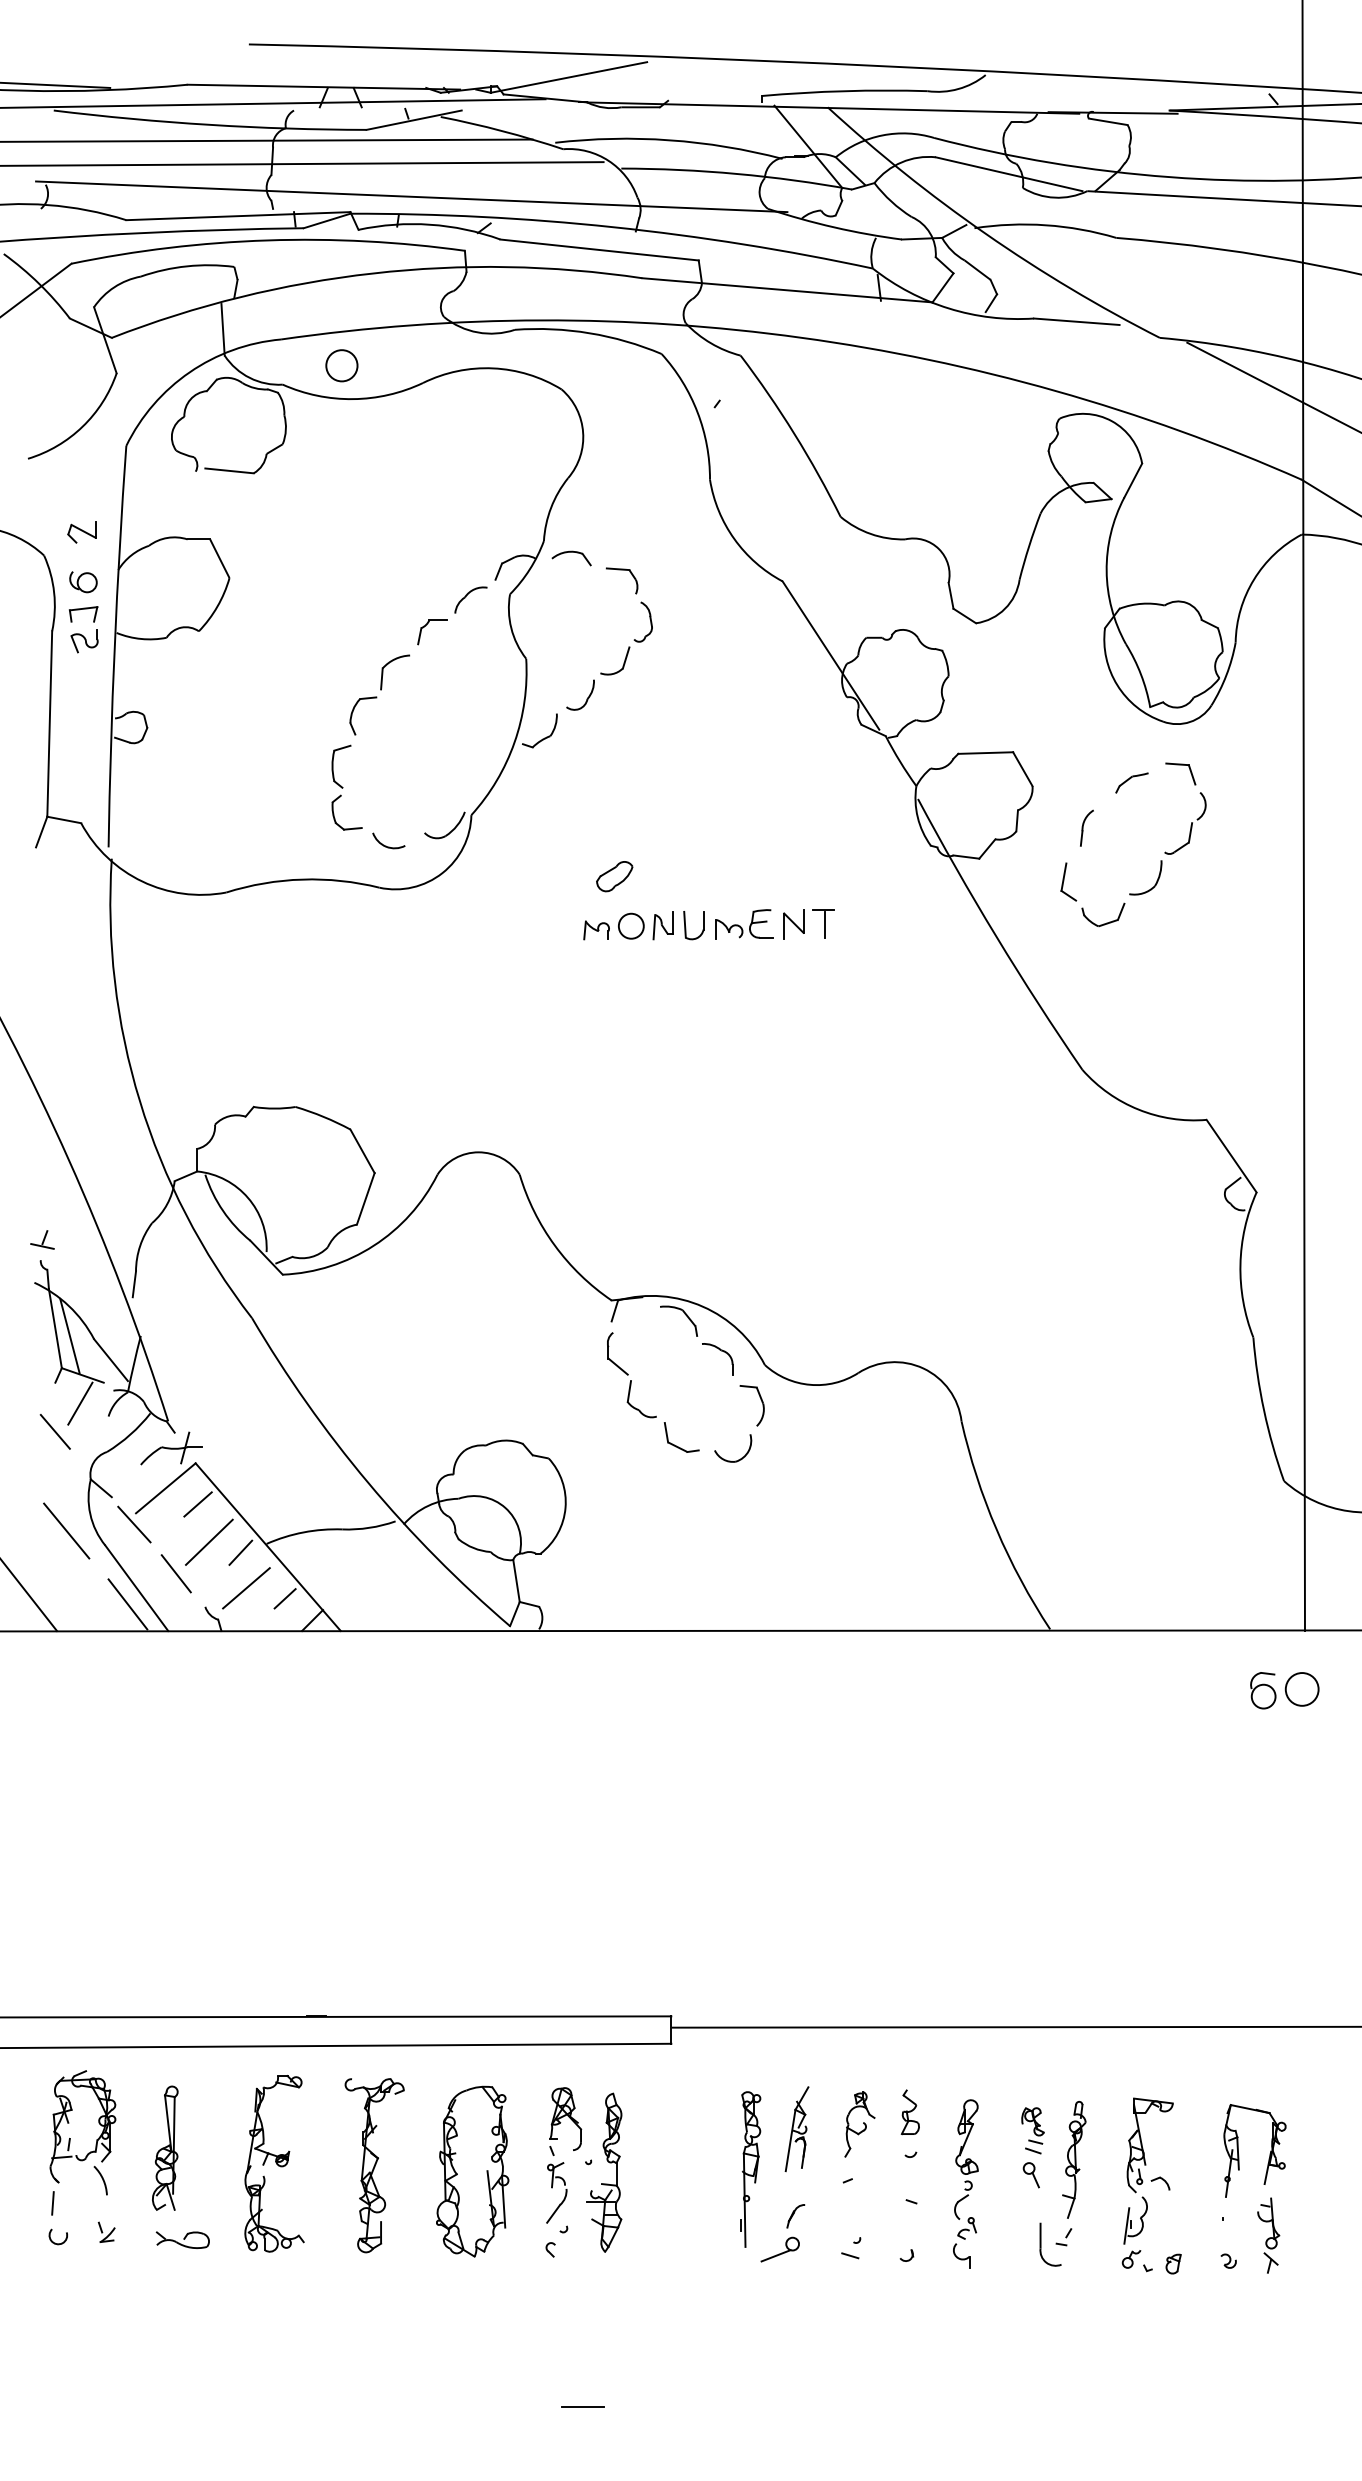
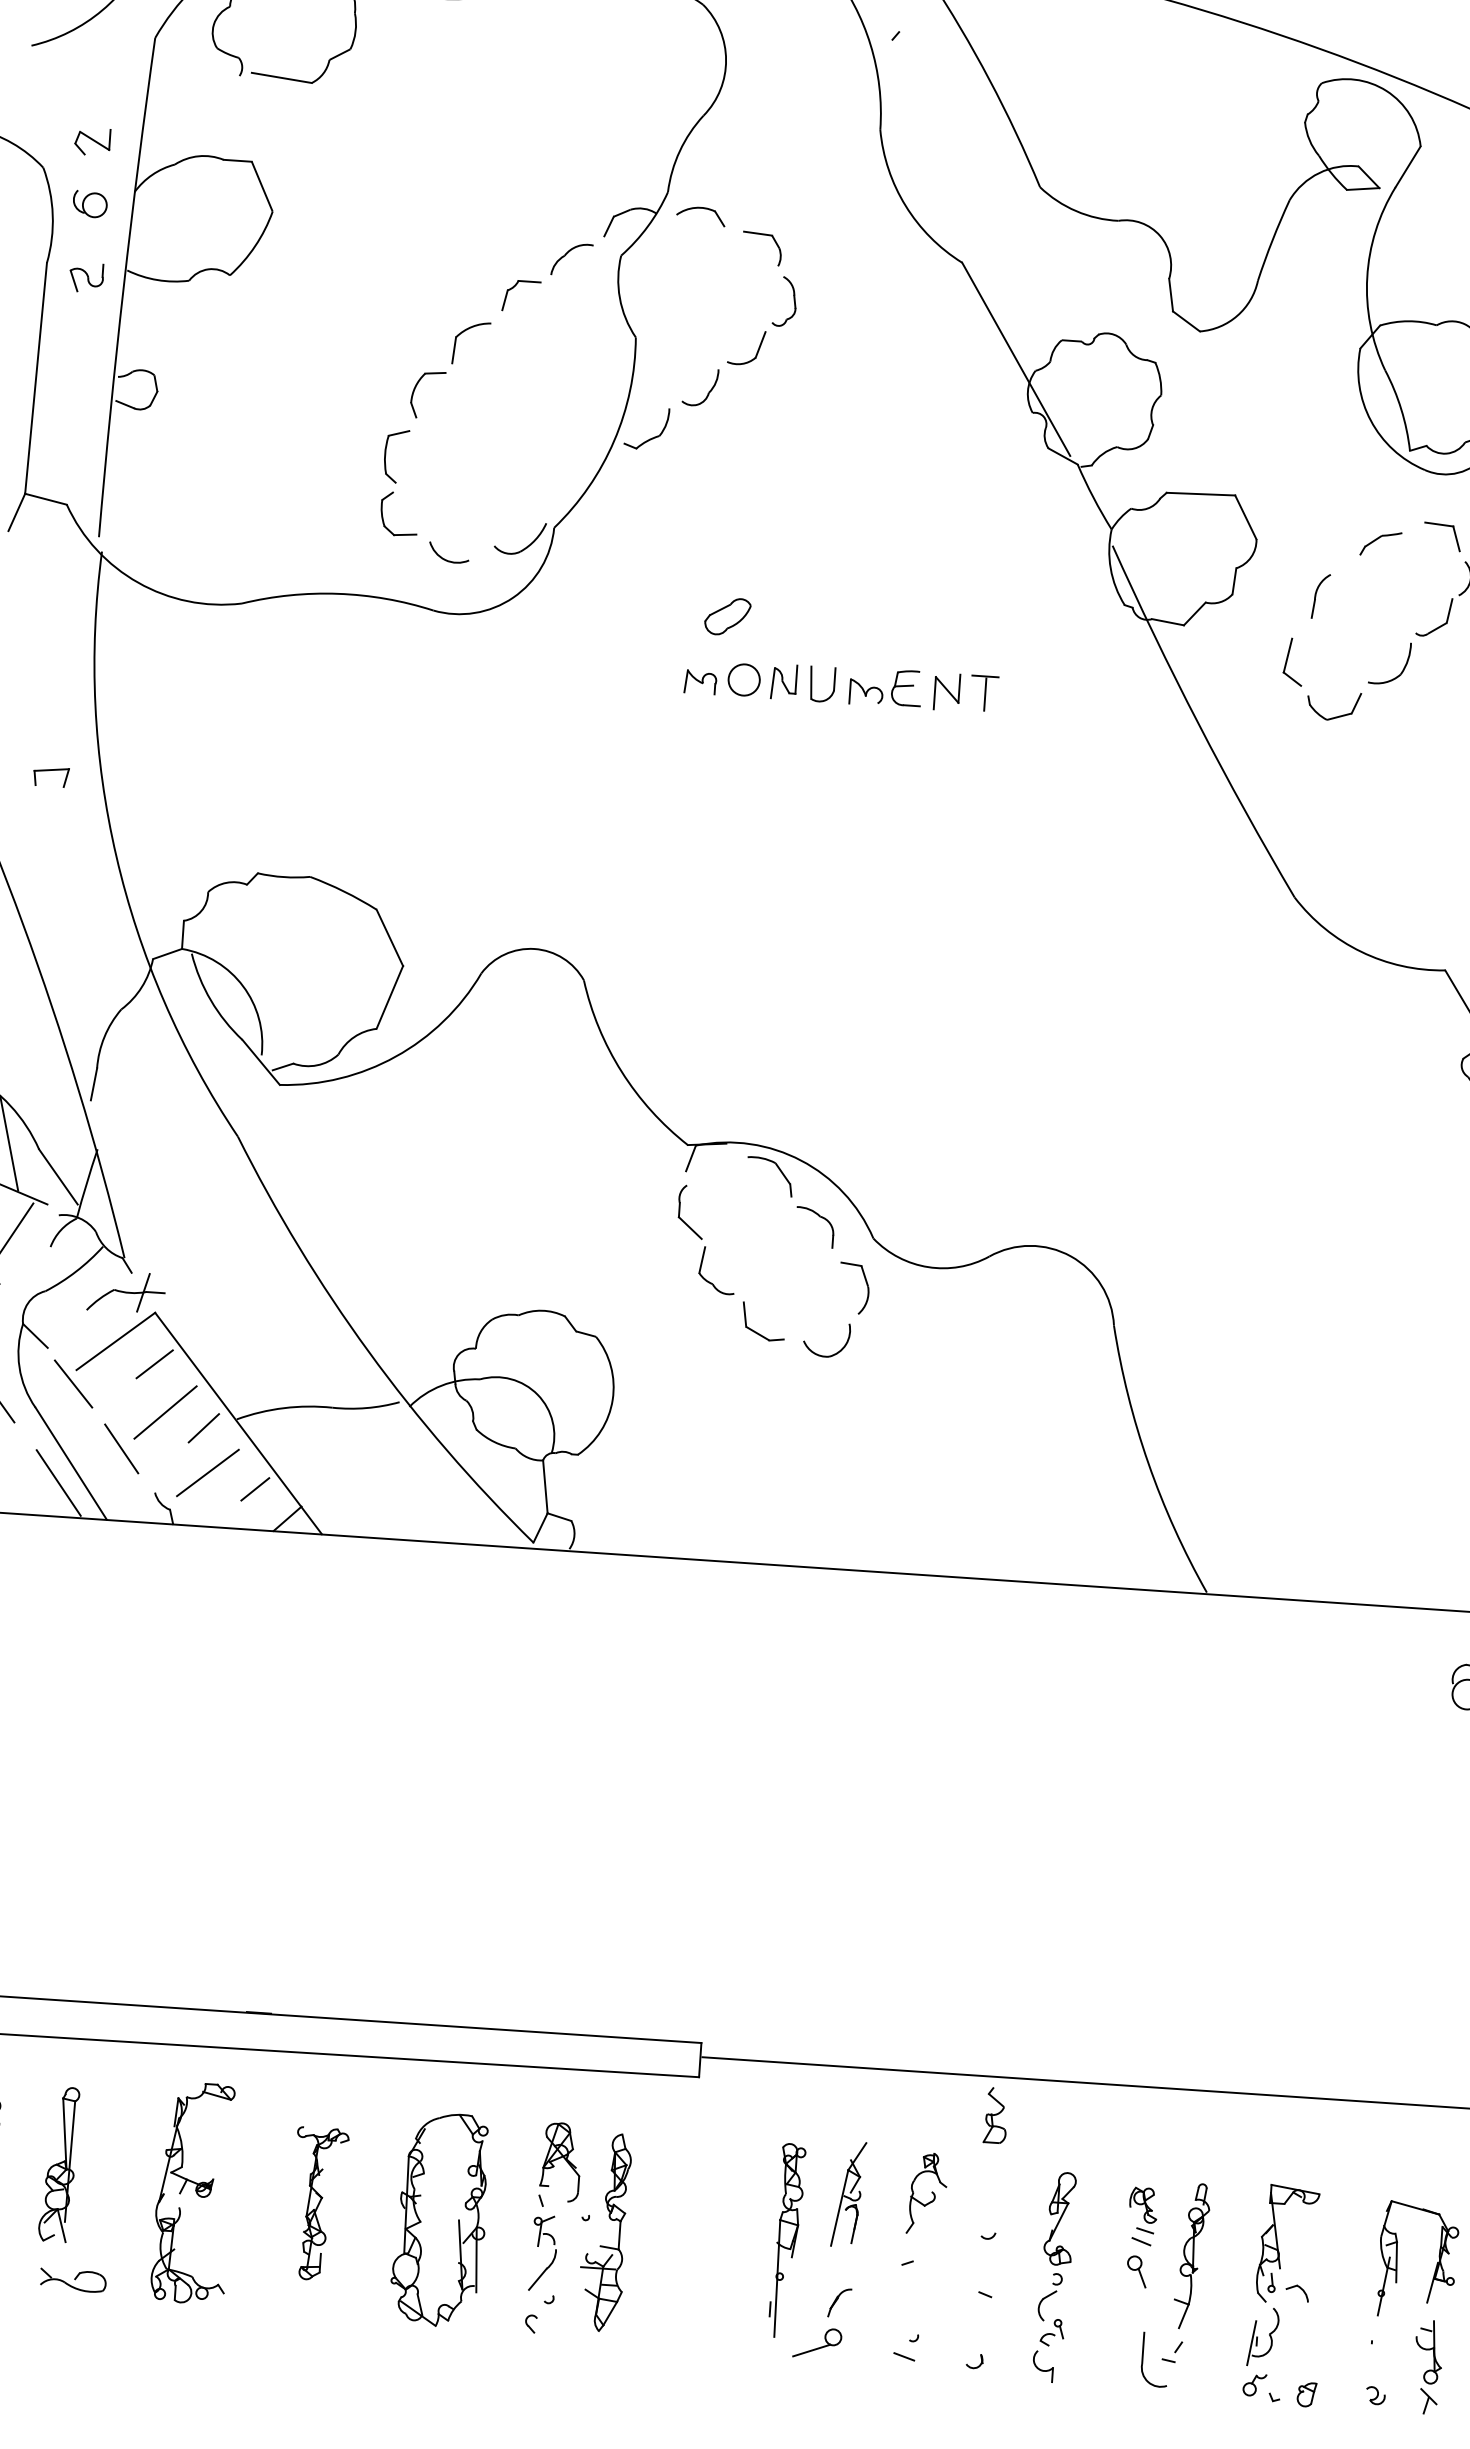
part: (83, 614) -> (51, 777), moved
part: (909, 2112) -> (994, 2115), moved
part: (374, 2165) -> (318, 2203), size x0.7

